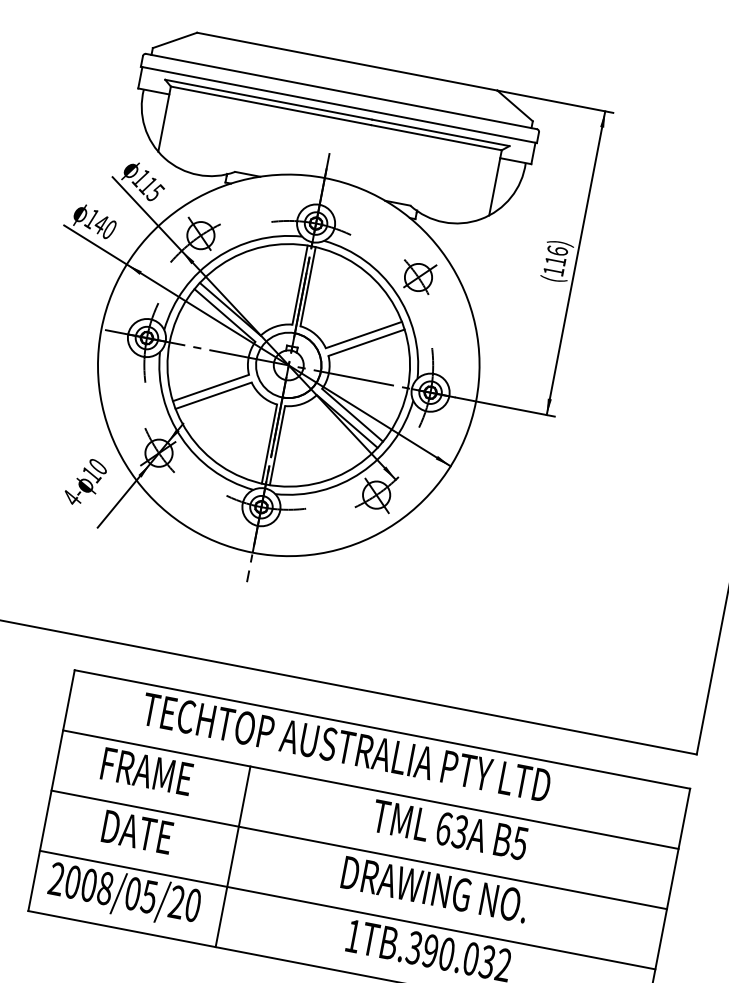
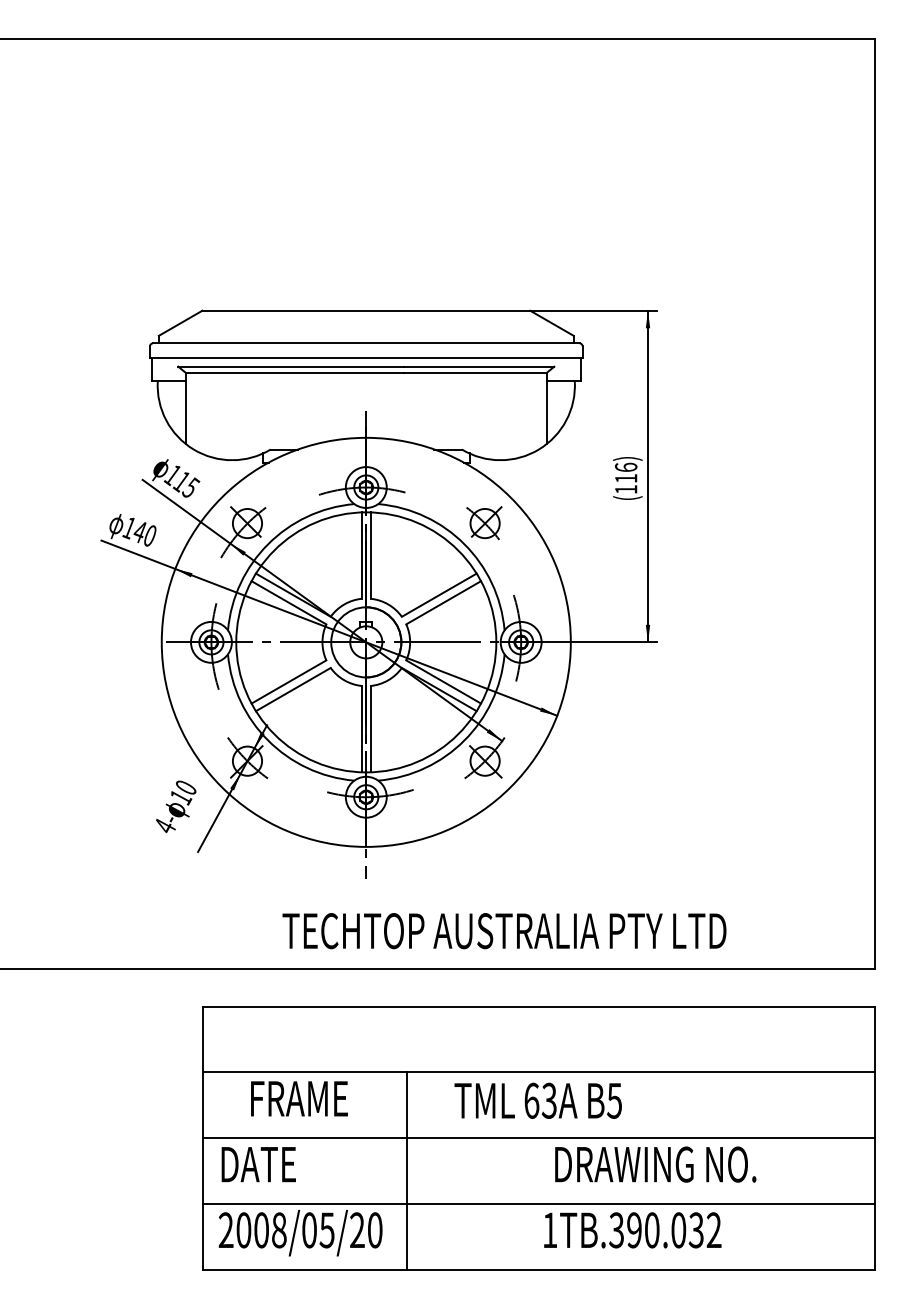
text: (346, 747) -> (504, 931), moved
text: (449, 829) -> (537, 1100), moved
text: (137, 832) -> (258, 1164), moved
text: (434, 889) -> (655, 1164), moved

